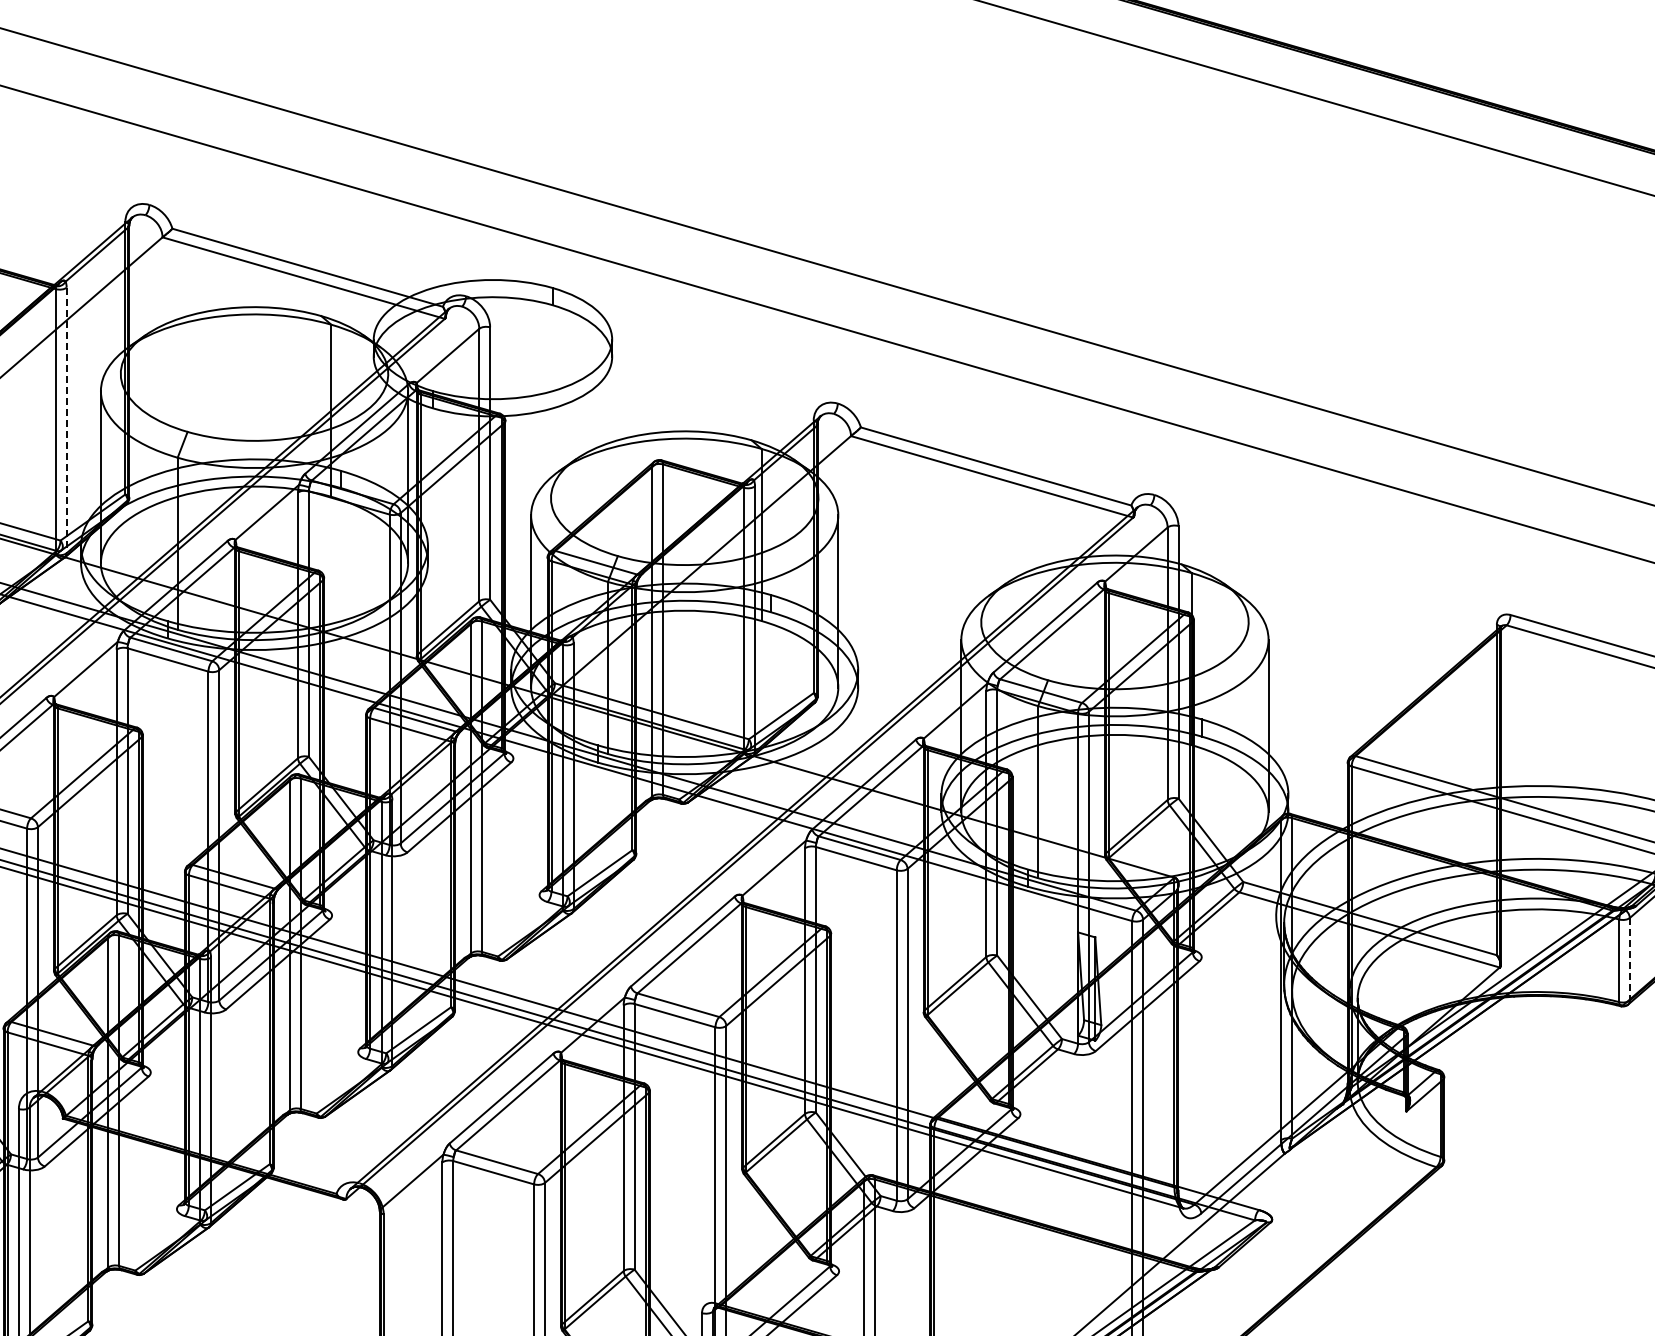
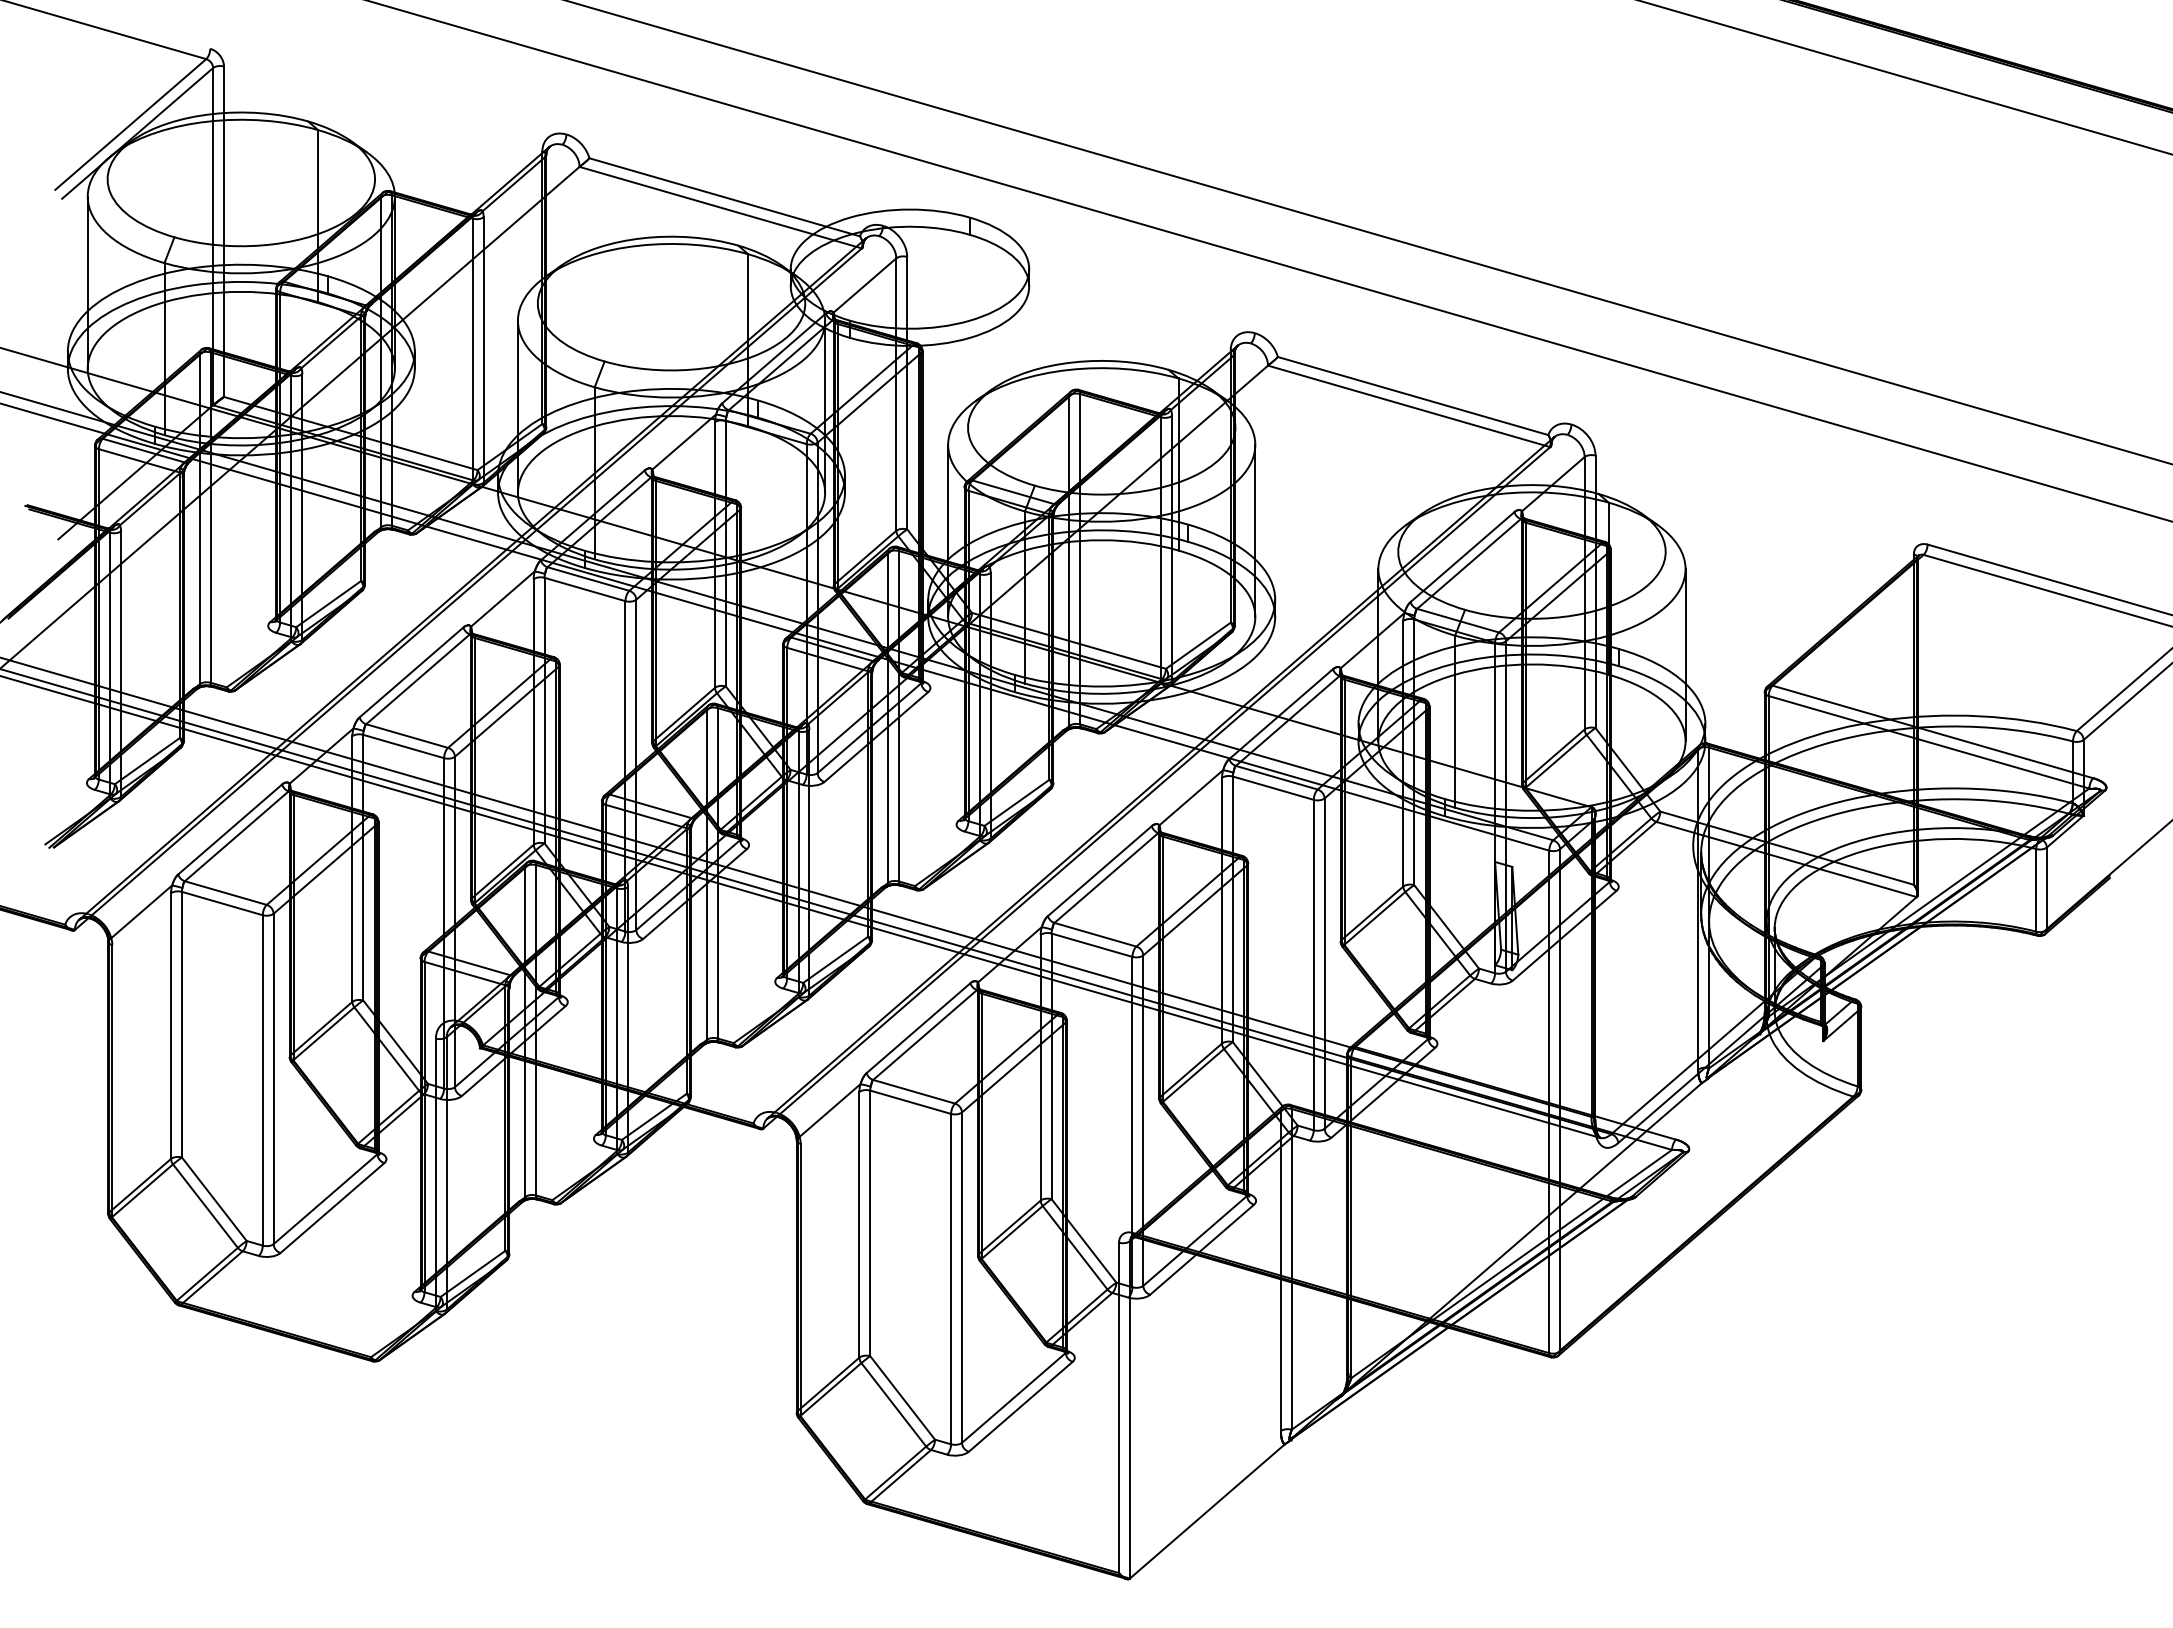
line: (66, 420) -> (483, 350), dashed -> solid
line: (1629, 959) -> (2046, 889), dashed -> solid

